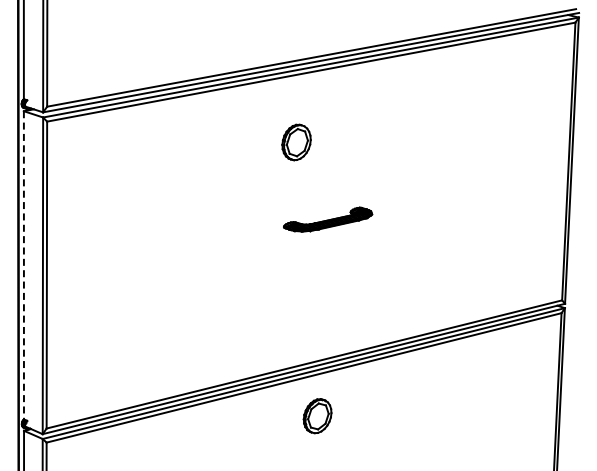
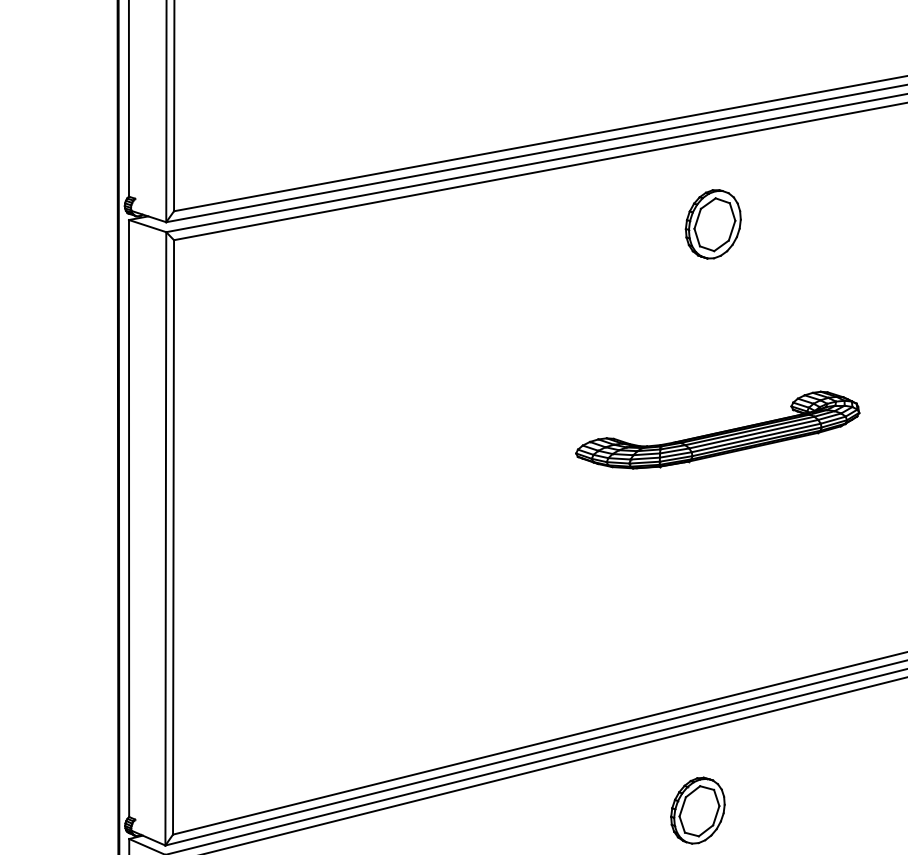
part: (296, 142) -> (713, 224), moved
part: (327, 219) -> (717, 429), size x1.67
line: (23, 265) -> (128, 518), dashed -> solid

